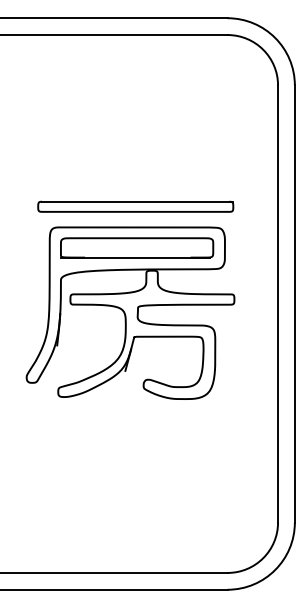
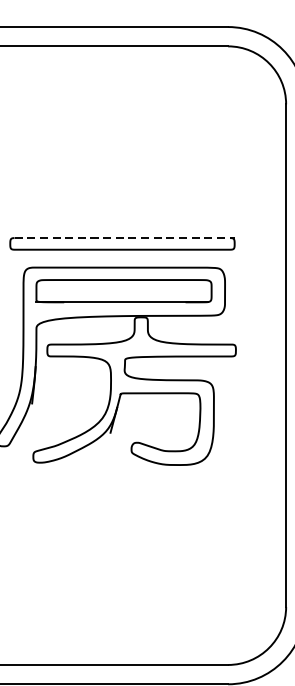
line: (137, 201) -> (124, 237), solid -> dashed

